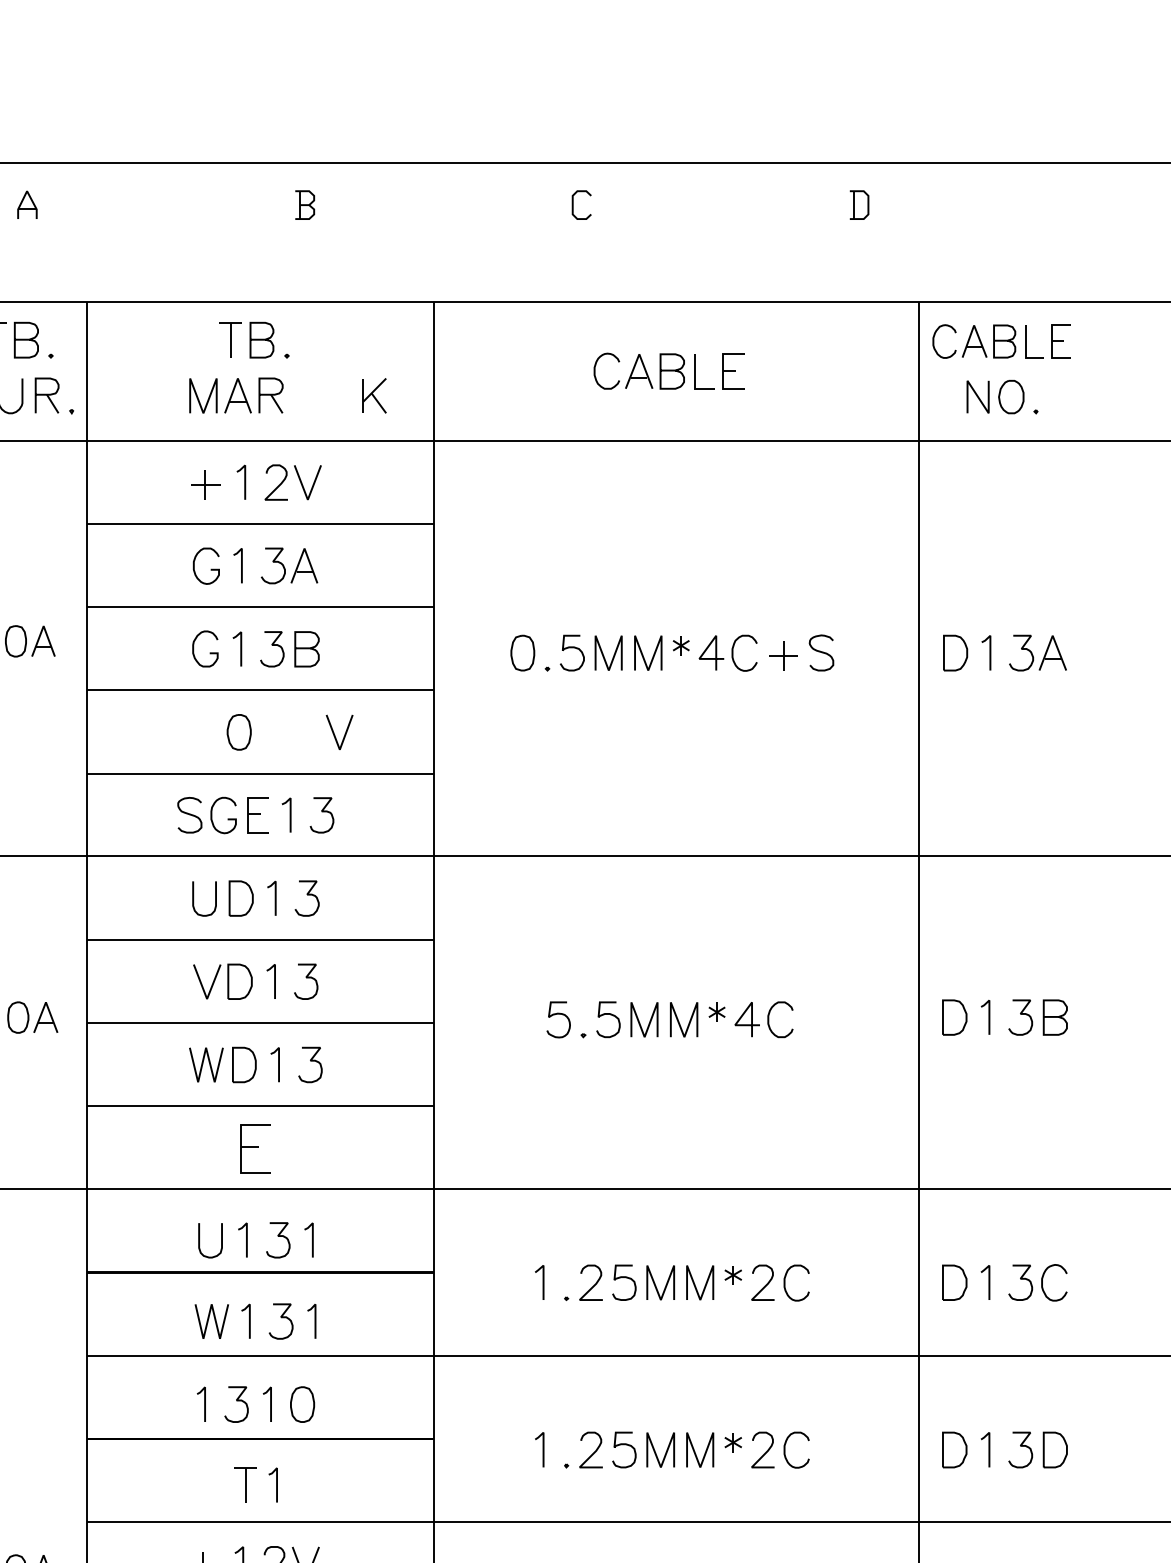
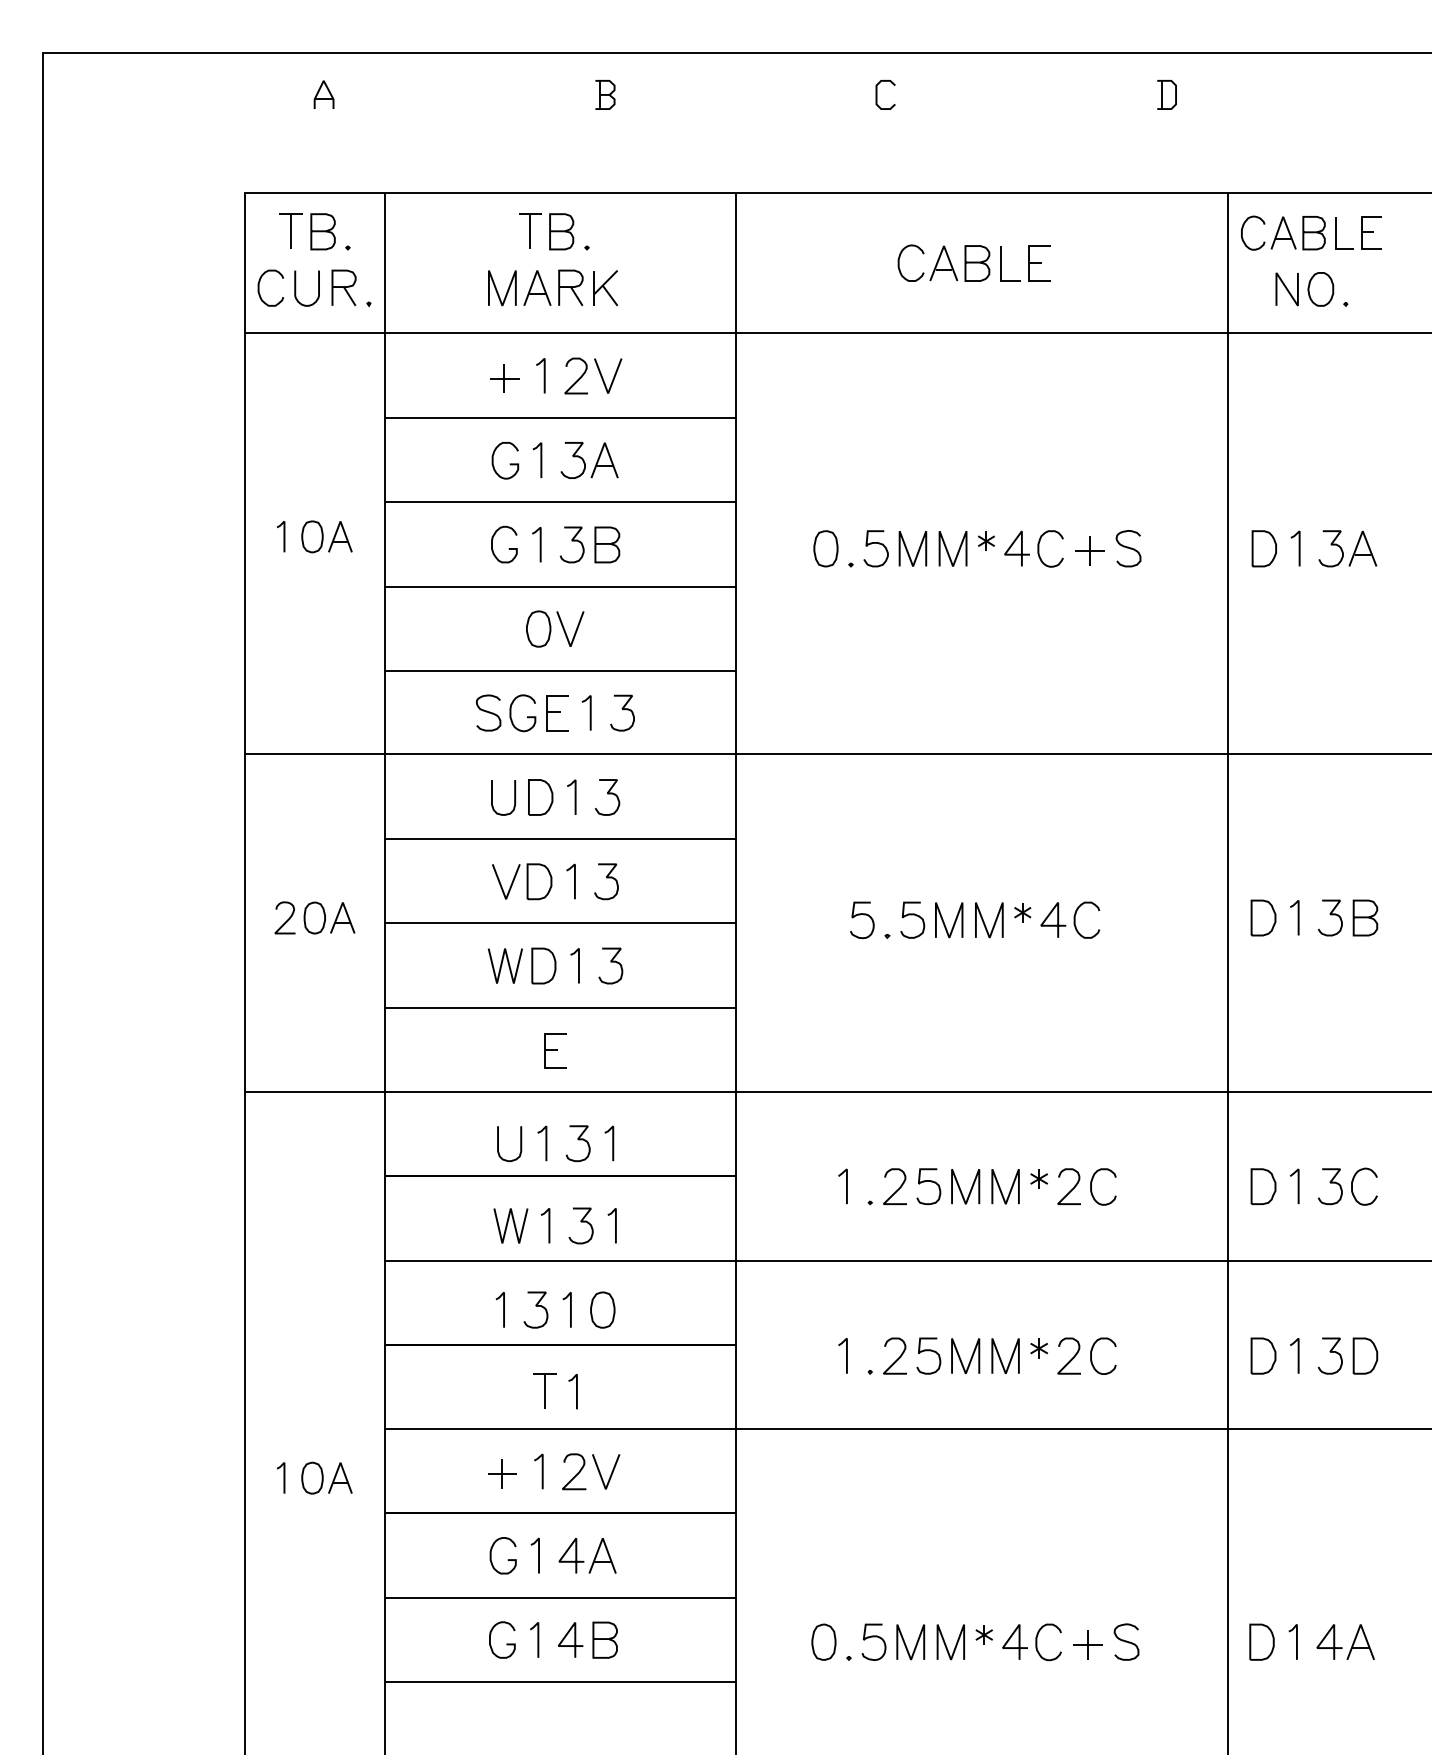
part: (374, 396) -> (605, 288), moved
line: (334, 733) -> (565, 630), moved
part: (255, 1148) -> (555, 1050), size x0.71

